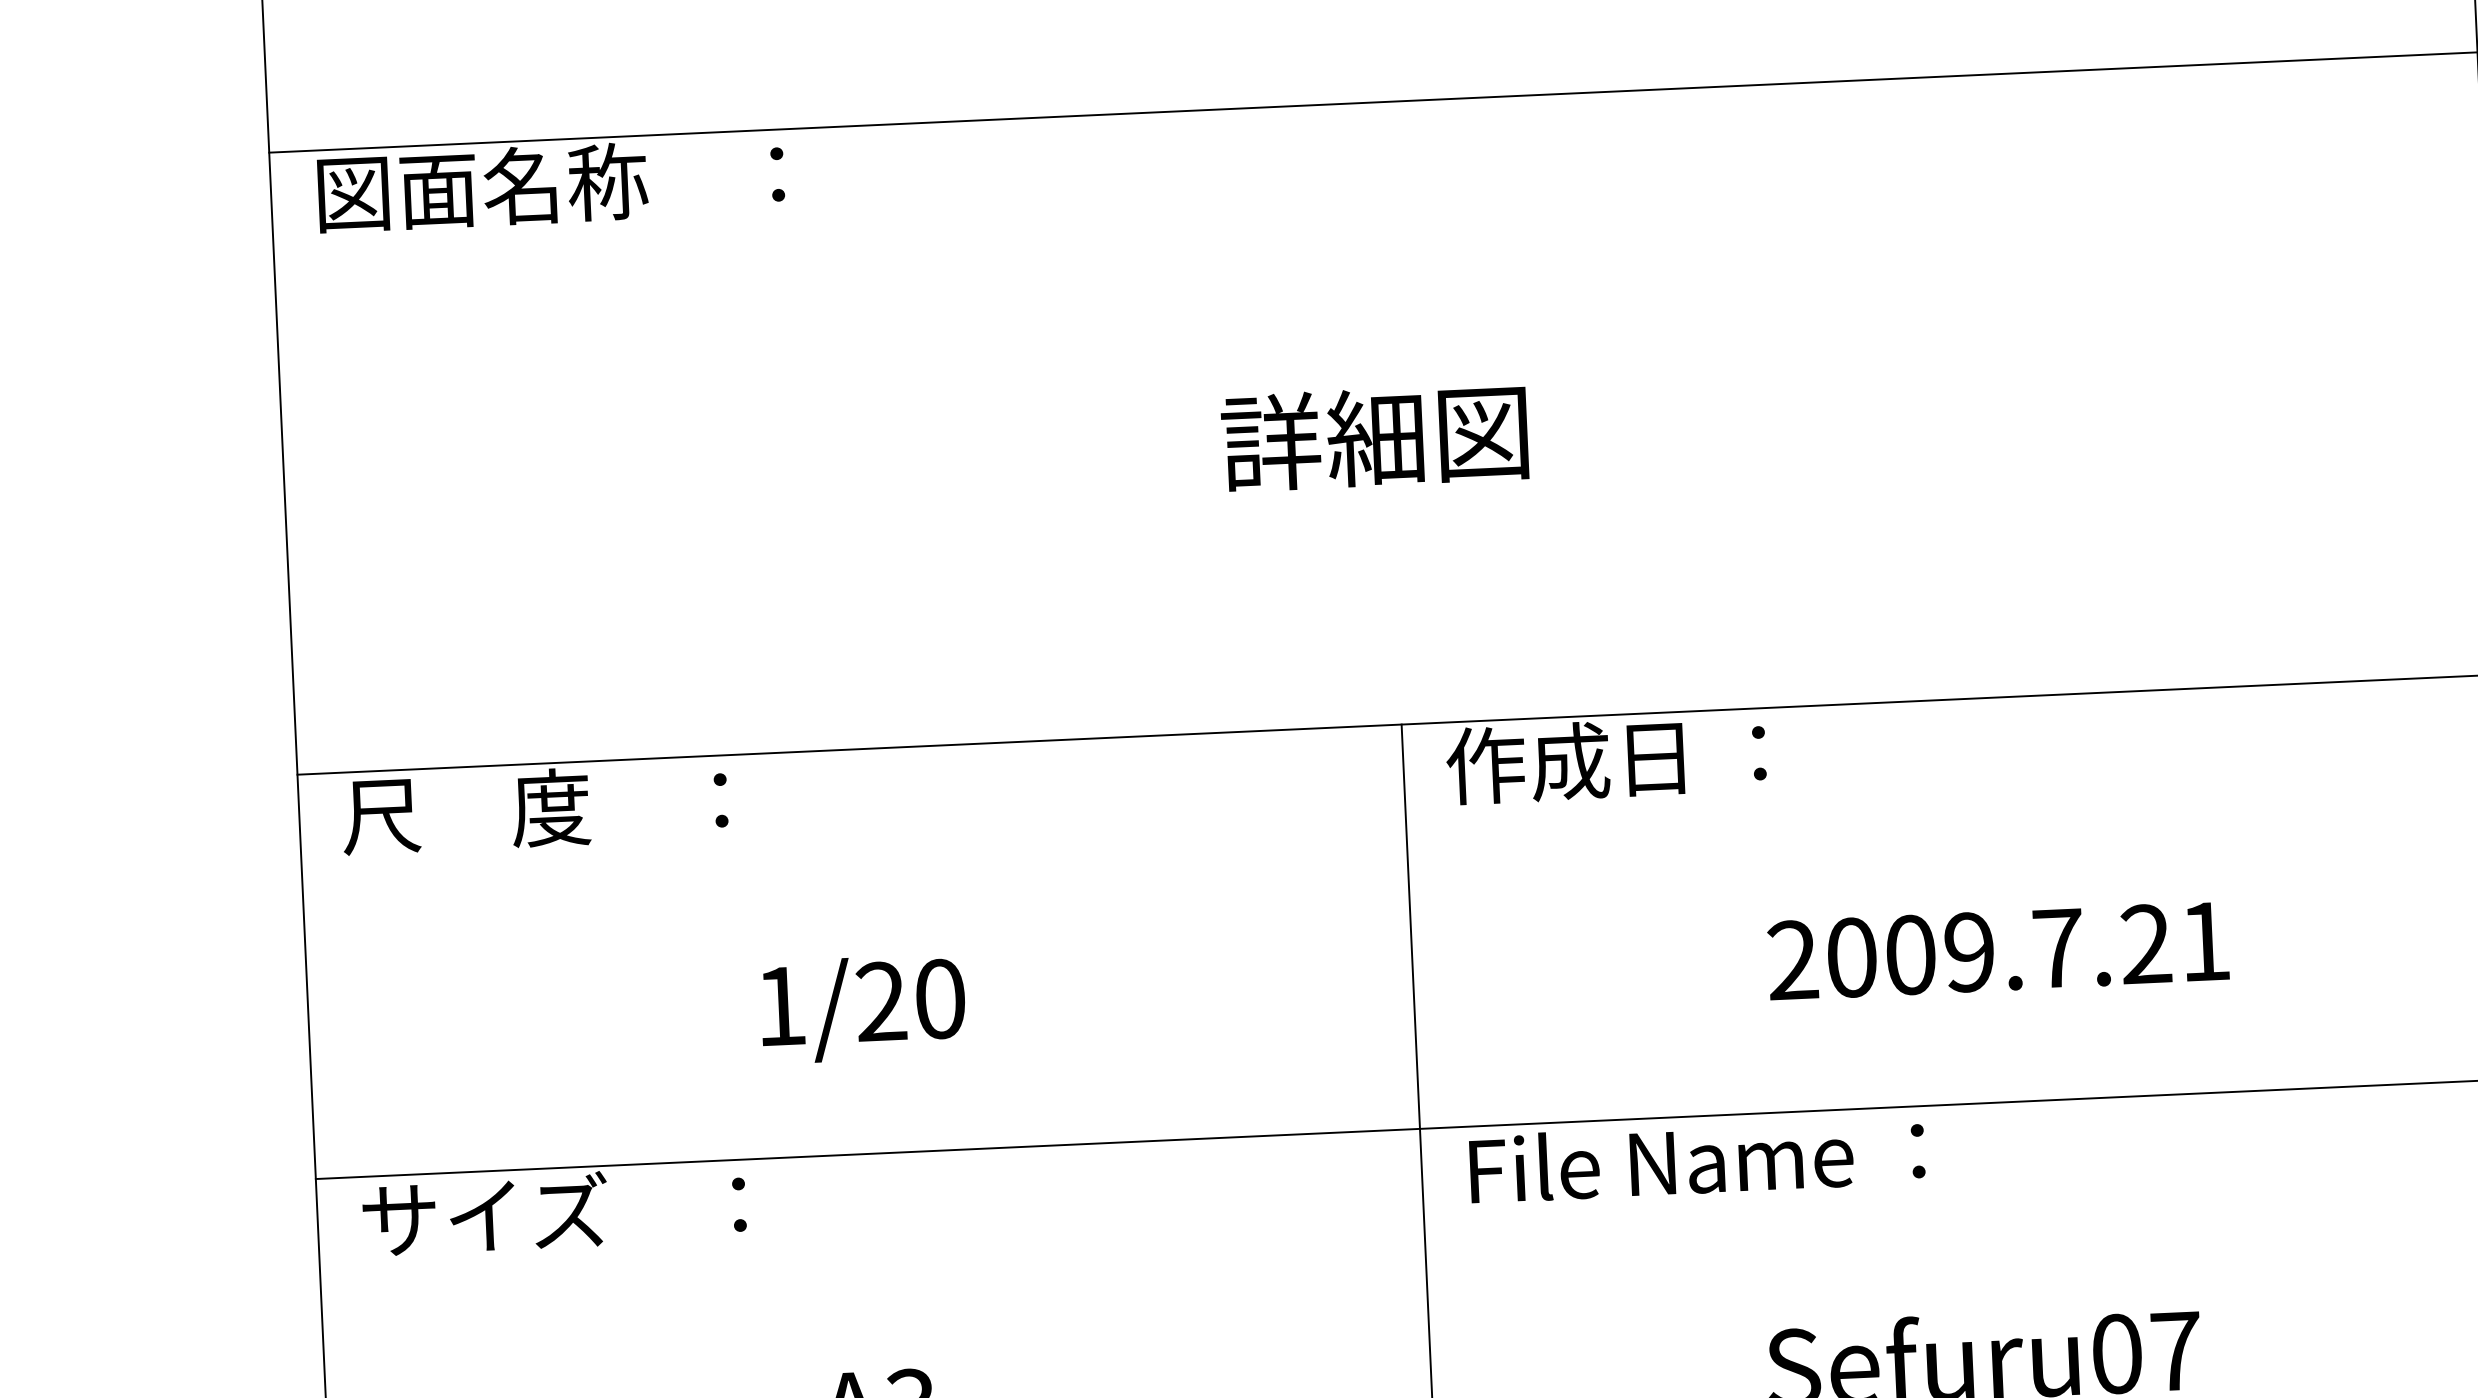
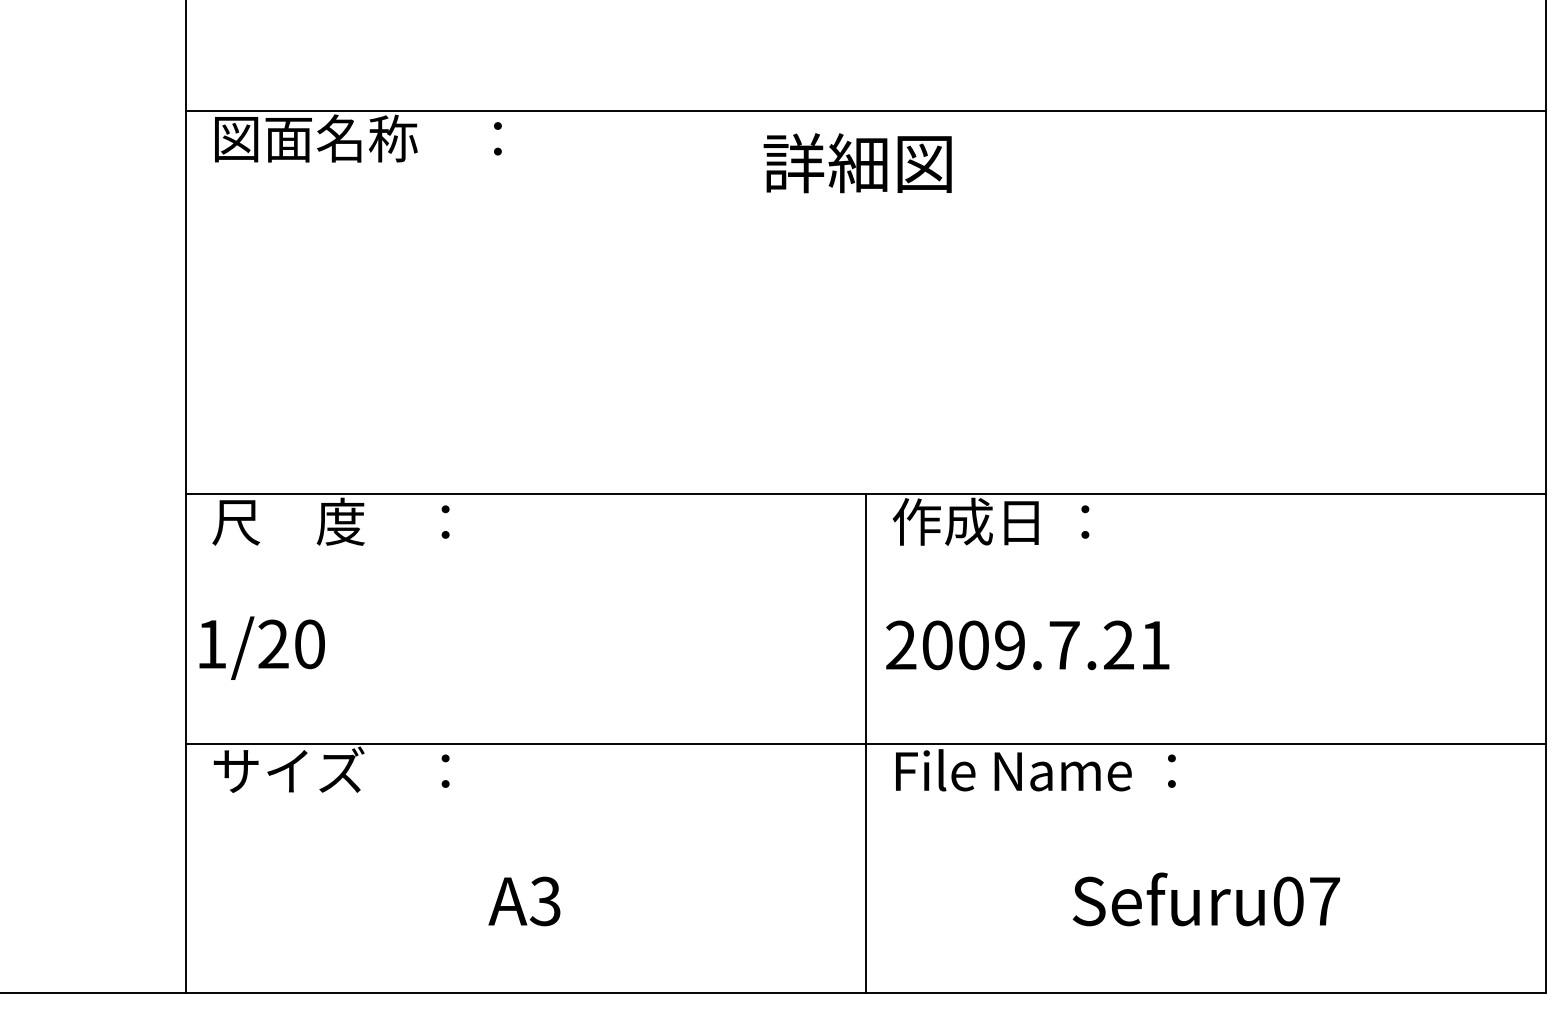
text: (1374, 438) -> (857, 163), moved
text: (1997, 951) -> (1027, 645), moved
text: (862, 1007) -> (261, 647), moved

